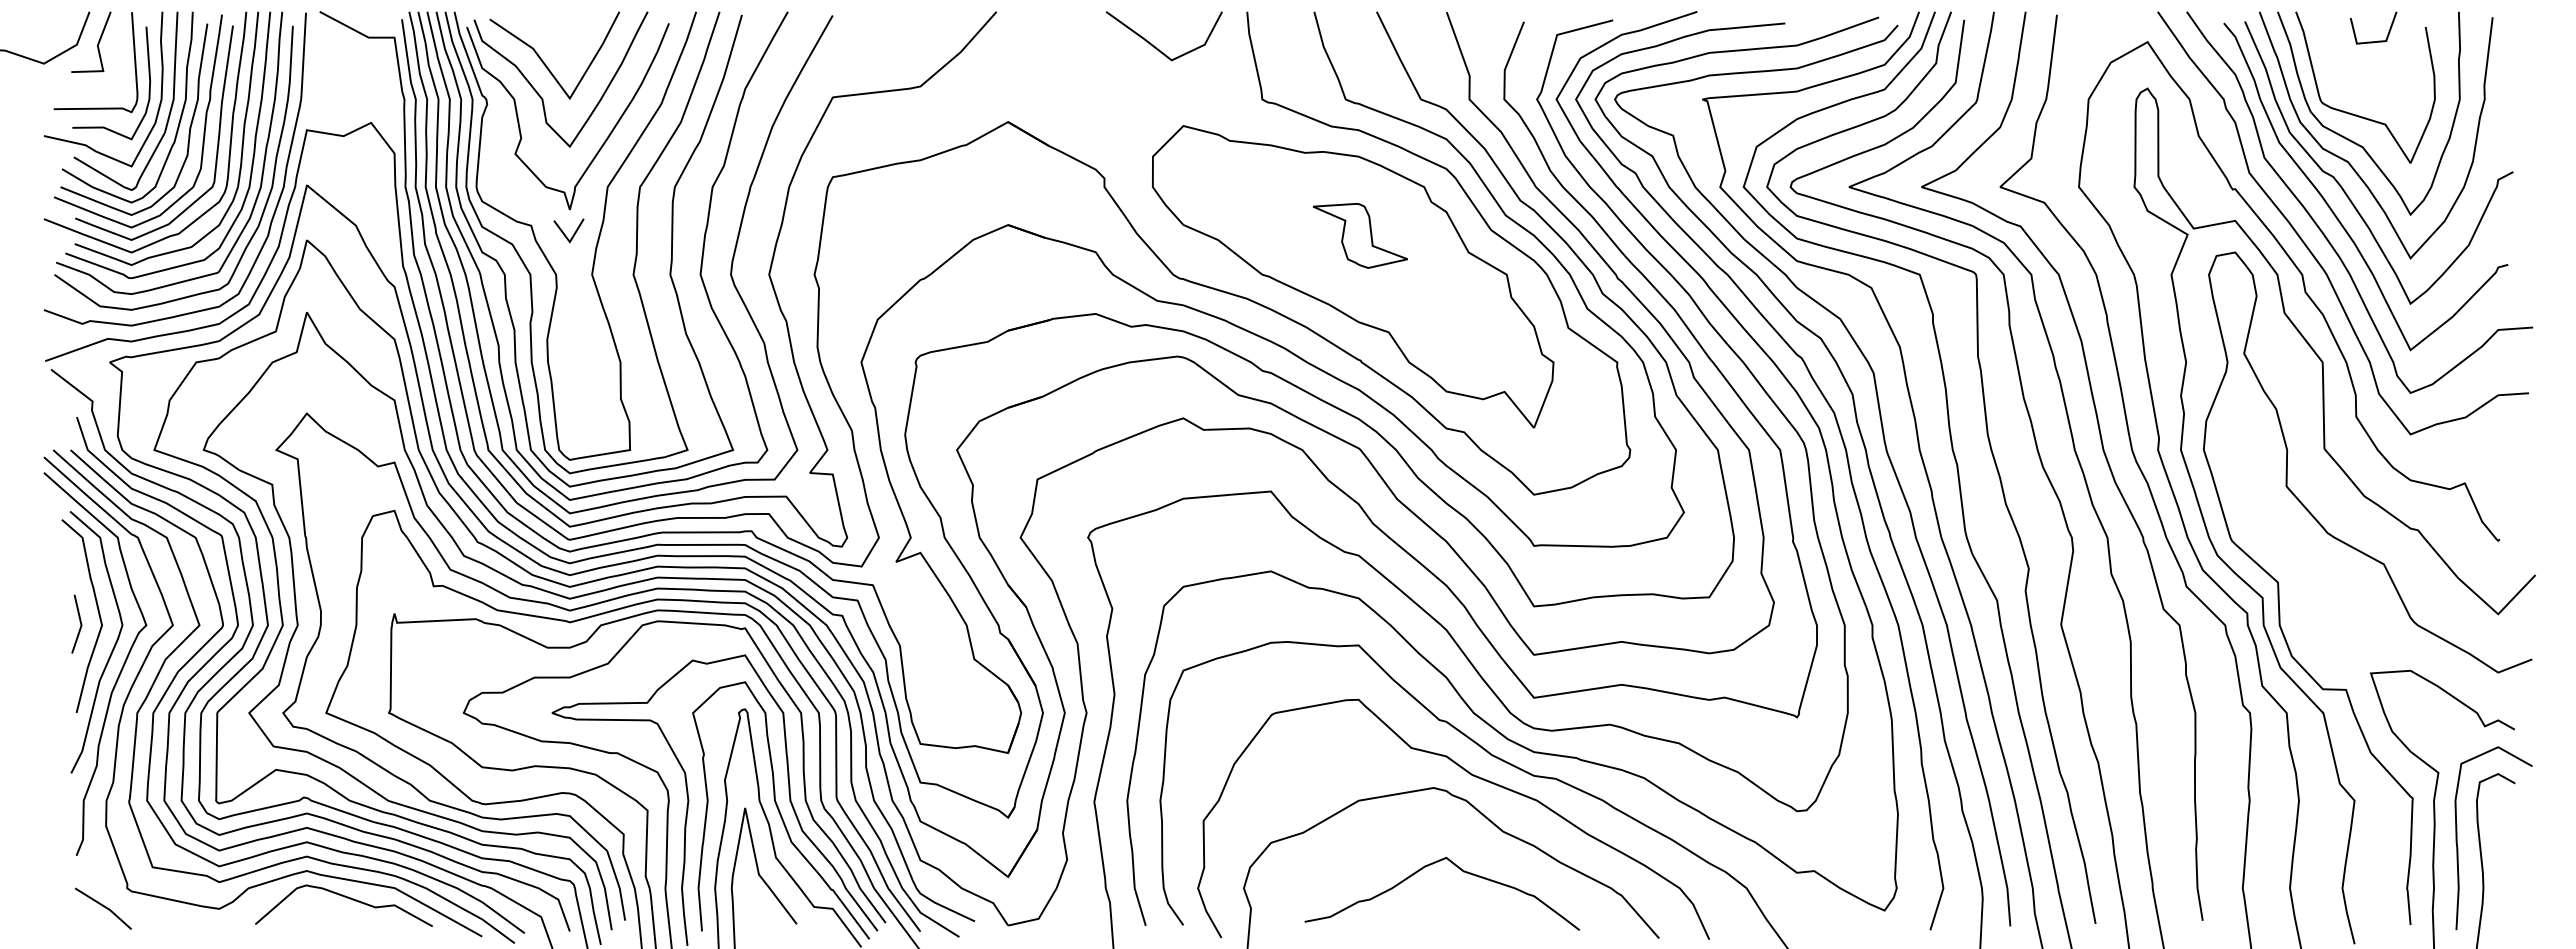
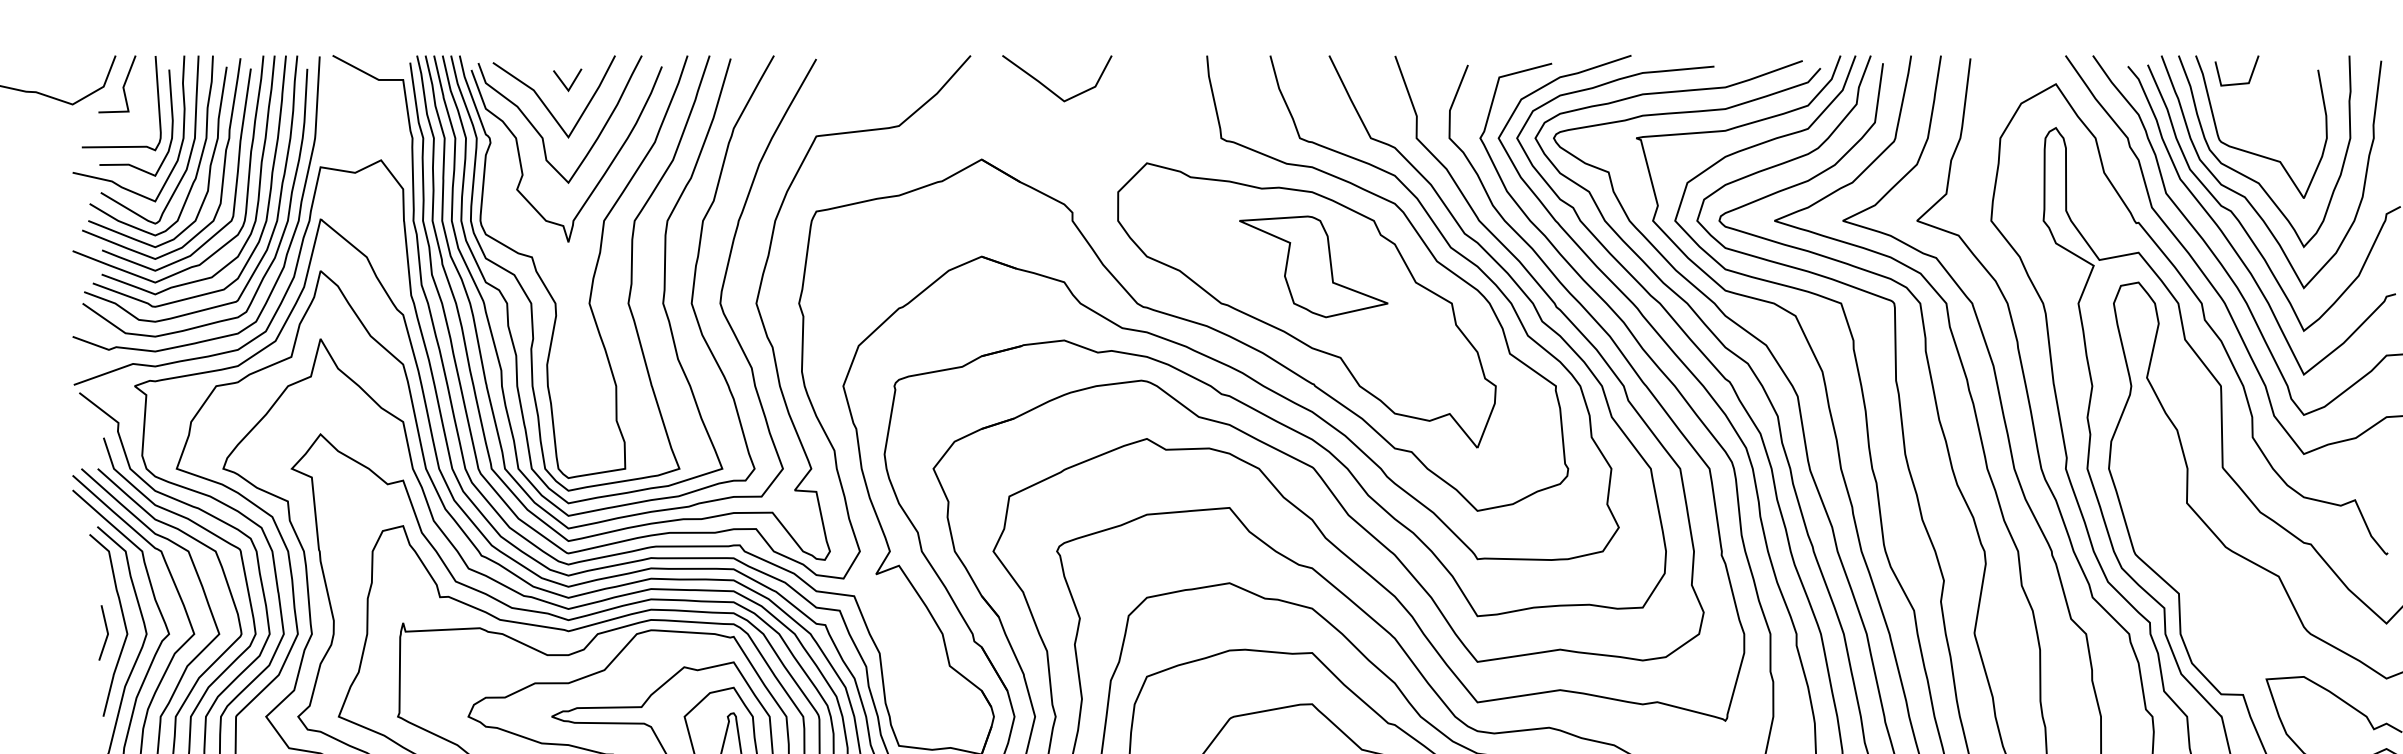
line: (2378, 40) -> (2241, 82), moved
line: (1154, 45) -> (1048, 87), moved
line: (564, 233) -> (563, 82), moved
part: (1360, 235) -> (1313, 266), size x1.67

